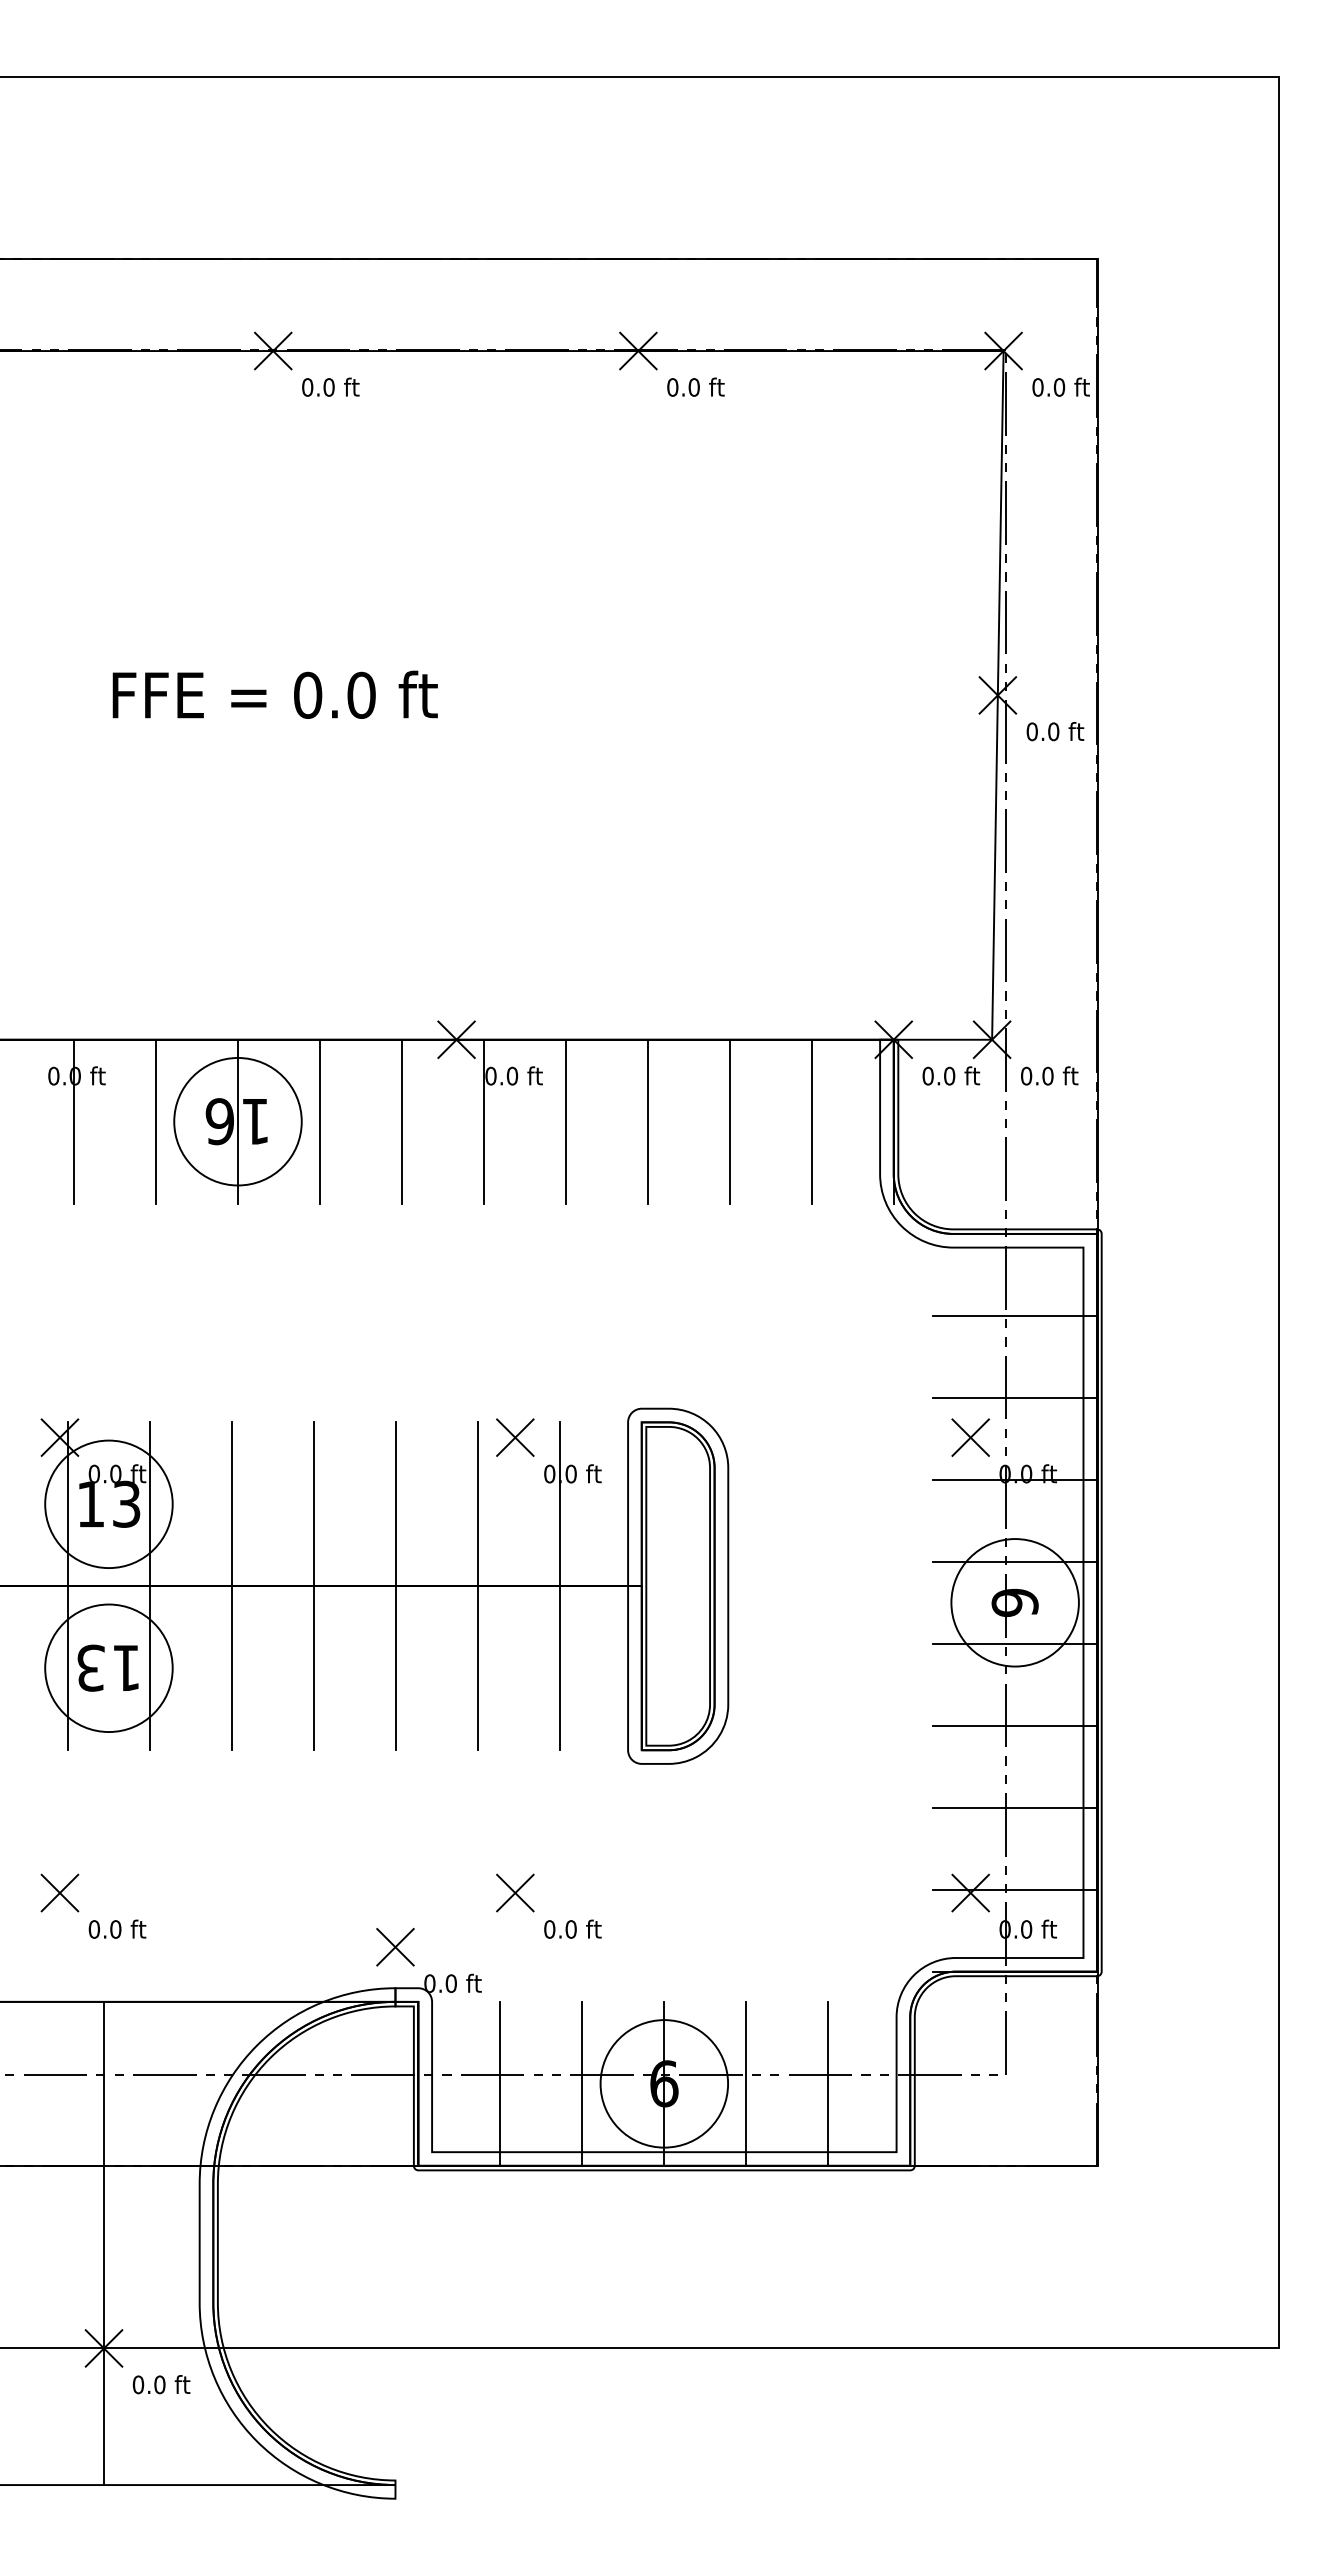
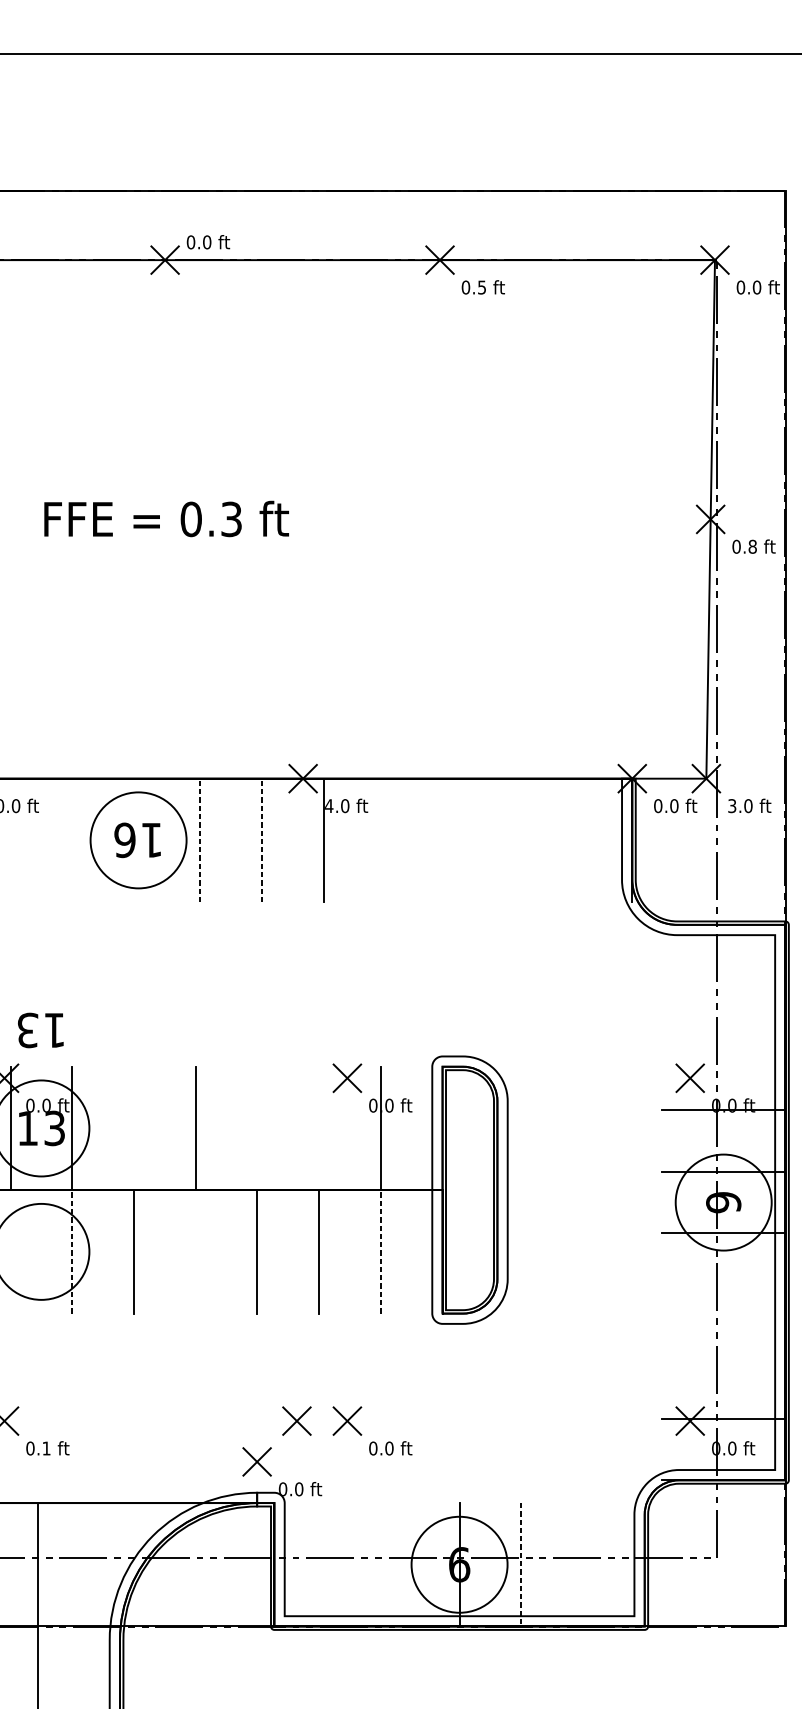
text: (330, 386) -> (208, 241), moved
text: (693, 387) -> (481, 287), 0.0 -> 0.5
text: (361, 694) -> (231, 518), 0.0 -> 0.3
text: (1053, 731) -> (752, 546), 0.0 -> 0.8
text: (490, 1075) -> (328, 805), 0.0 -> 4.0
text: (1026, 1075) -> (732, 805), 0.0 -> 3.0
line: (74, 1121) -> (15, 840), removed
line: (156, 1121) -> (77, 840), removed
line: (238, 1121) -> (138, 840), removed
line: (319, 1121) -> (199, 840), solid -> dashed
line: (401, 1121) -> (261, 840), solid -> dashed
line: (565, 1121) -> (385, 840), removed
line: (647, 1121) -> (446, 840), removed
line: (729, 1121) -> (508, 840), removed
line: (811, 1121) -> (570, 840), removed
line: (1015, 1315) -> (723, 986), removed
line: (1015, 1397) -> (723, 1048), removed
line: (231, 1504) -> (133, 1128), removed
line: (395, 1504) -> (257, 1128), removed
line: (477, 1504) -> (318, 1128), removed
text: (107, 1667) -> (40, 1029), moved
line: (67, 1668) -> (10, 1252), removed
line: (149, 1668) -> (71, 1252), solid -> dashed
line: (313, 1668) -> (195, 1252), removed
line: (559, 1668) -> (380, 1252), solid -> dashed
line: (1015, 1725) -> (723, 1294), removed
line: (1015, 1807) -> (723, 1356), removed
part: (448, 1892) -> (297, 1420), added
text: (115, 1929) -> (46, 1448), 0.0 -> 0.1
line: (500, 2083) -> (336, 1564), removed
line: (582, 2083) -> (397, 1564), removed
line: (746, 2083) -> (521, 1564), solid -> dashed
line: (828, 2083) -> (583, 1564), removed

